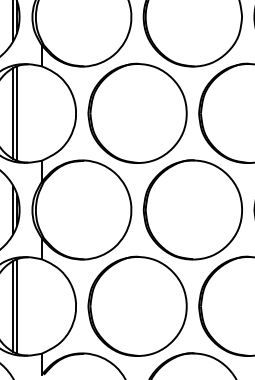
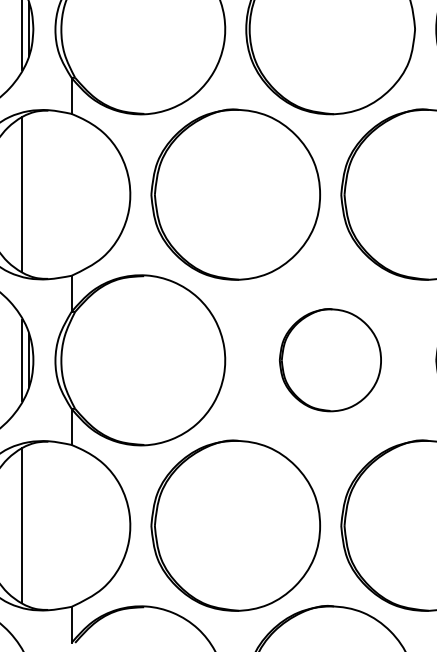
line: (17, 113) -> (29, 194), removed
part: (192, 209) -> (330, 359), size x0.6
line: (17, 306) -> (29, 525), removed

